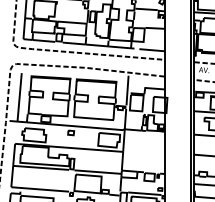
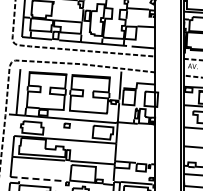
line: (40, 189) -> (38, 179), solid -> dashed

